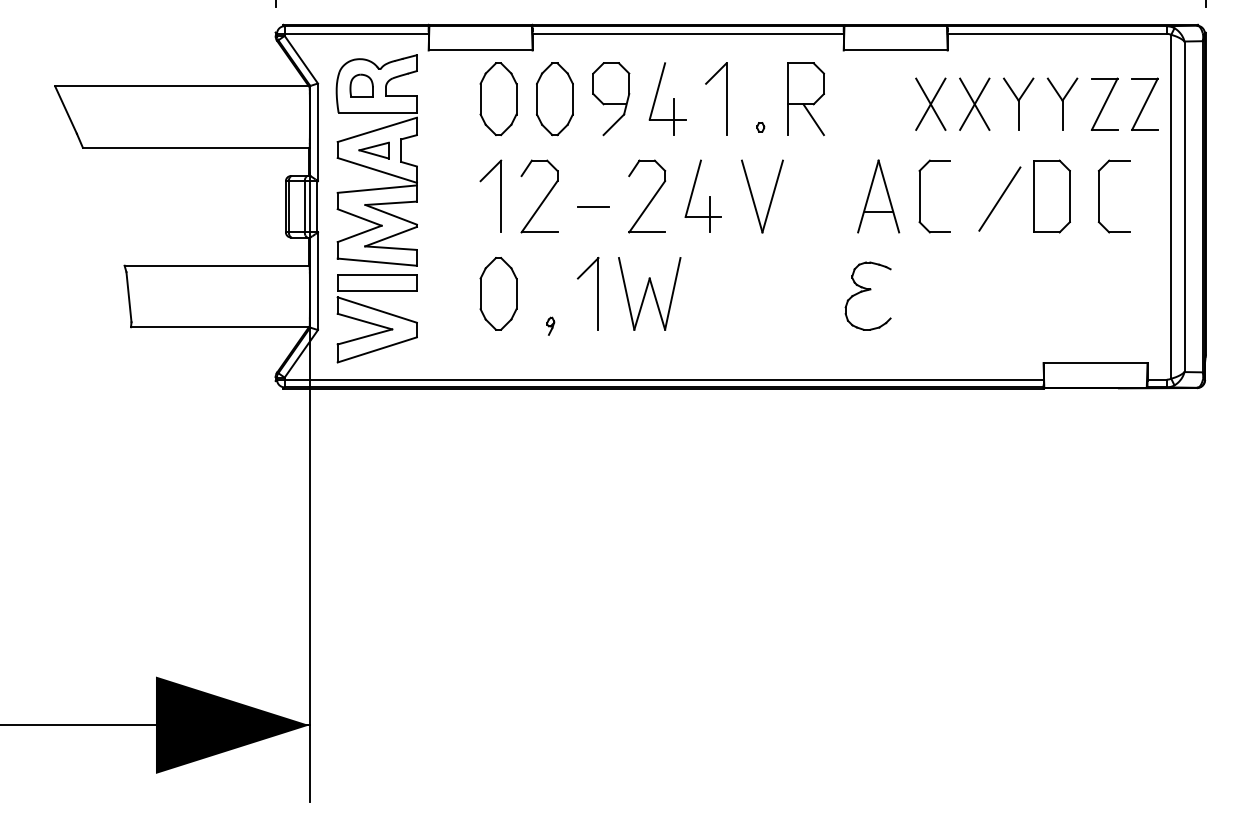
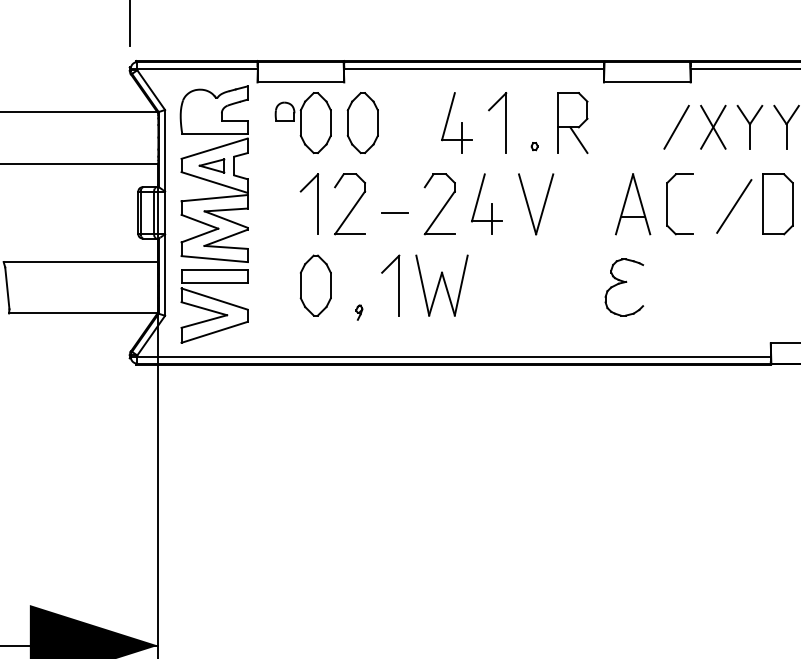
part: (361, 85) -> (284, 111), moved
part: (611, 99) -> (410, 123), removed
line: (930, 103) -> (676, 126), removed

